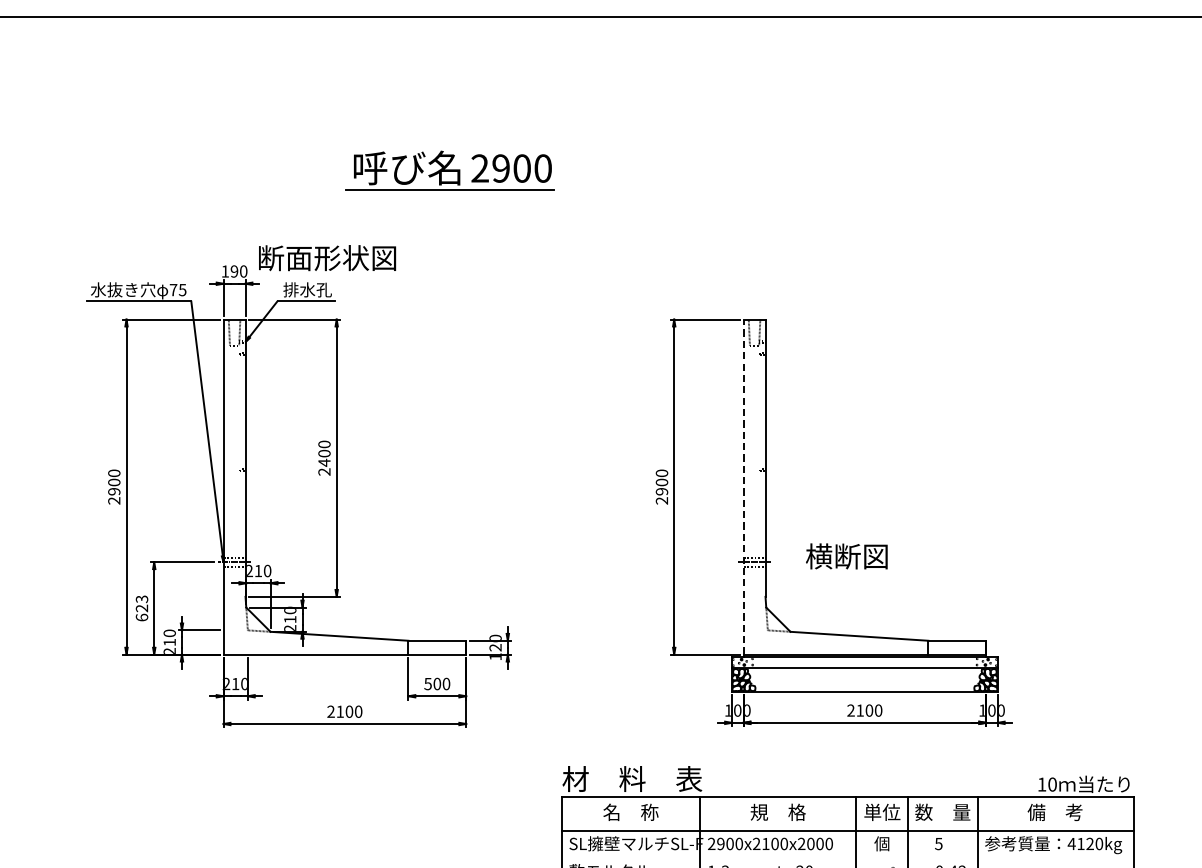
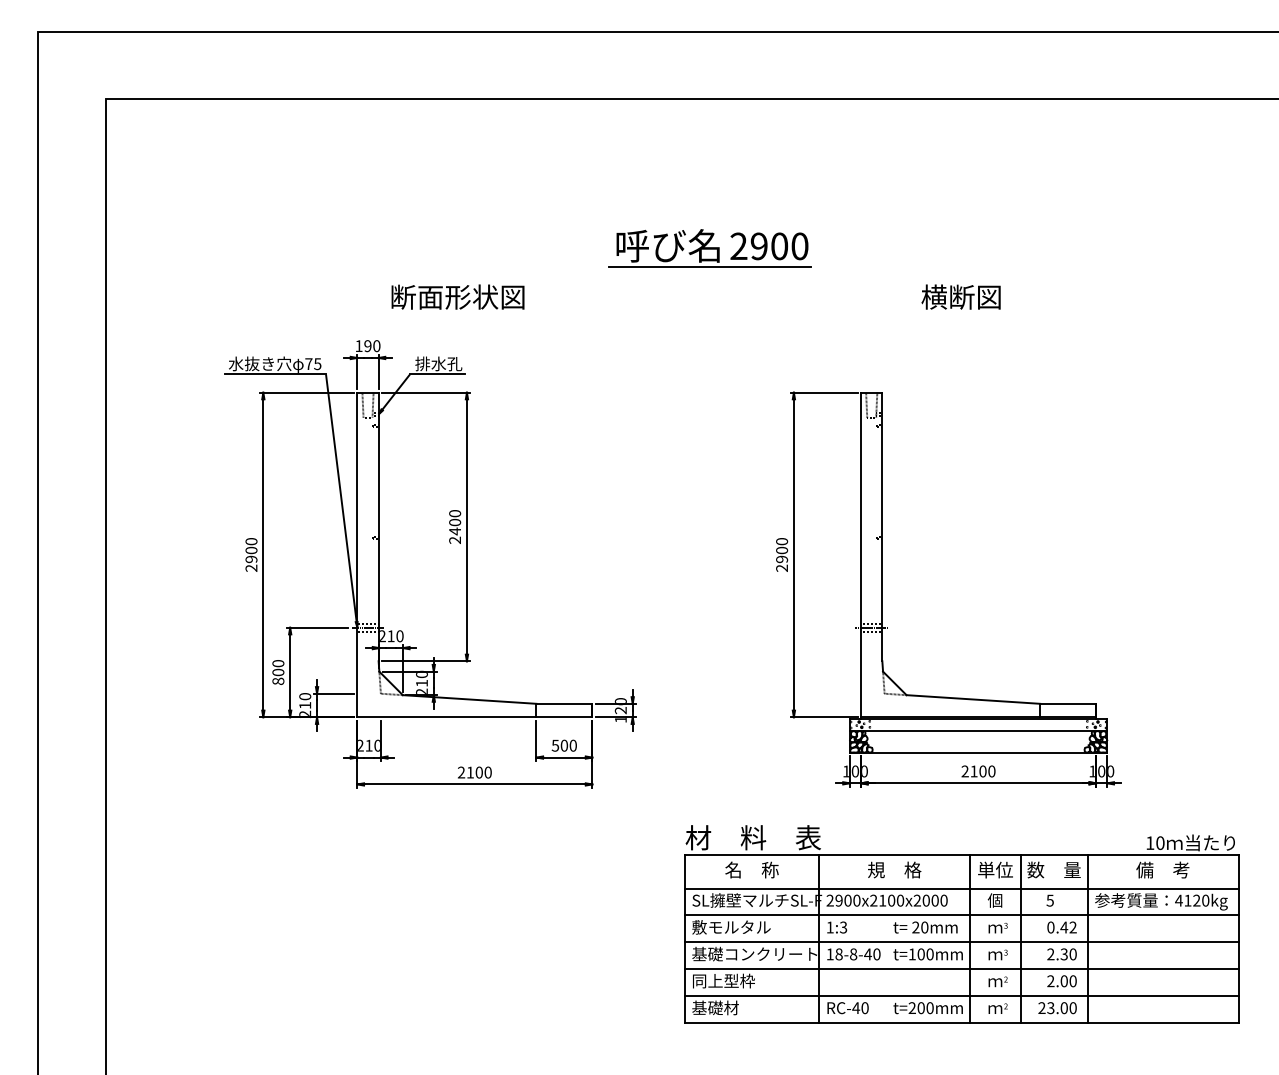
part: (449, 170) -> (709, 248), moved
text: (326, 257) -> (457, 296), moved
line: (744, 486) -> (861, 554), dashed -> solid
text: (846, 555) -> (960, 296), moved
text: (142, 608) -> (278, 672), 623 -> 800
line: (847, 859) -> (961, 915), added

